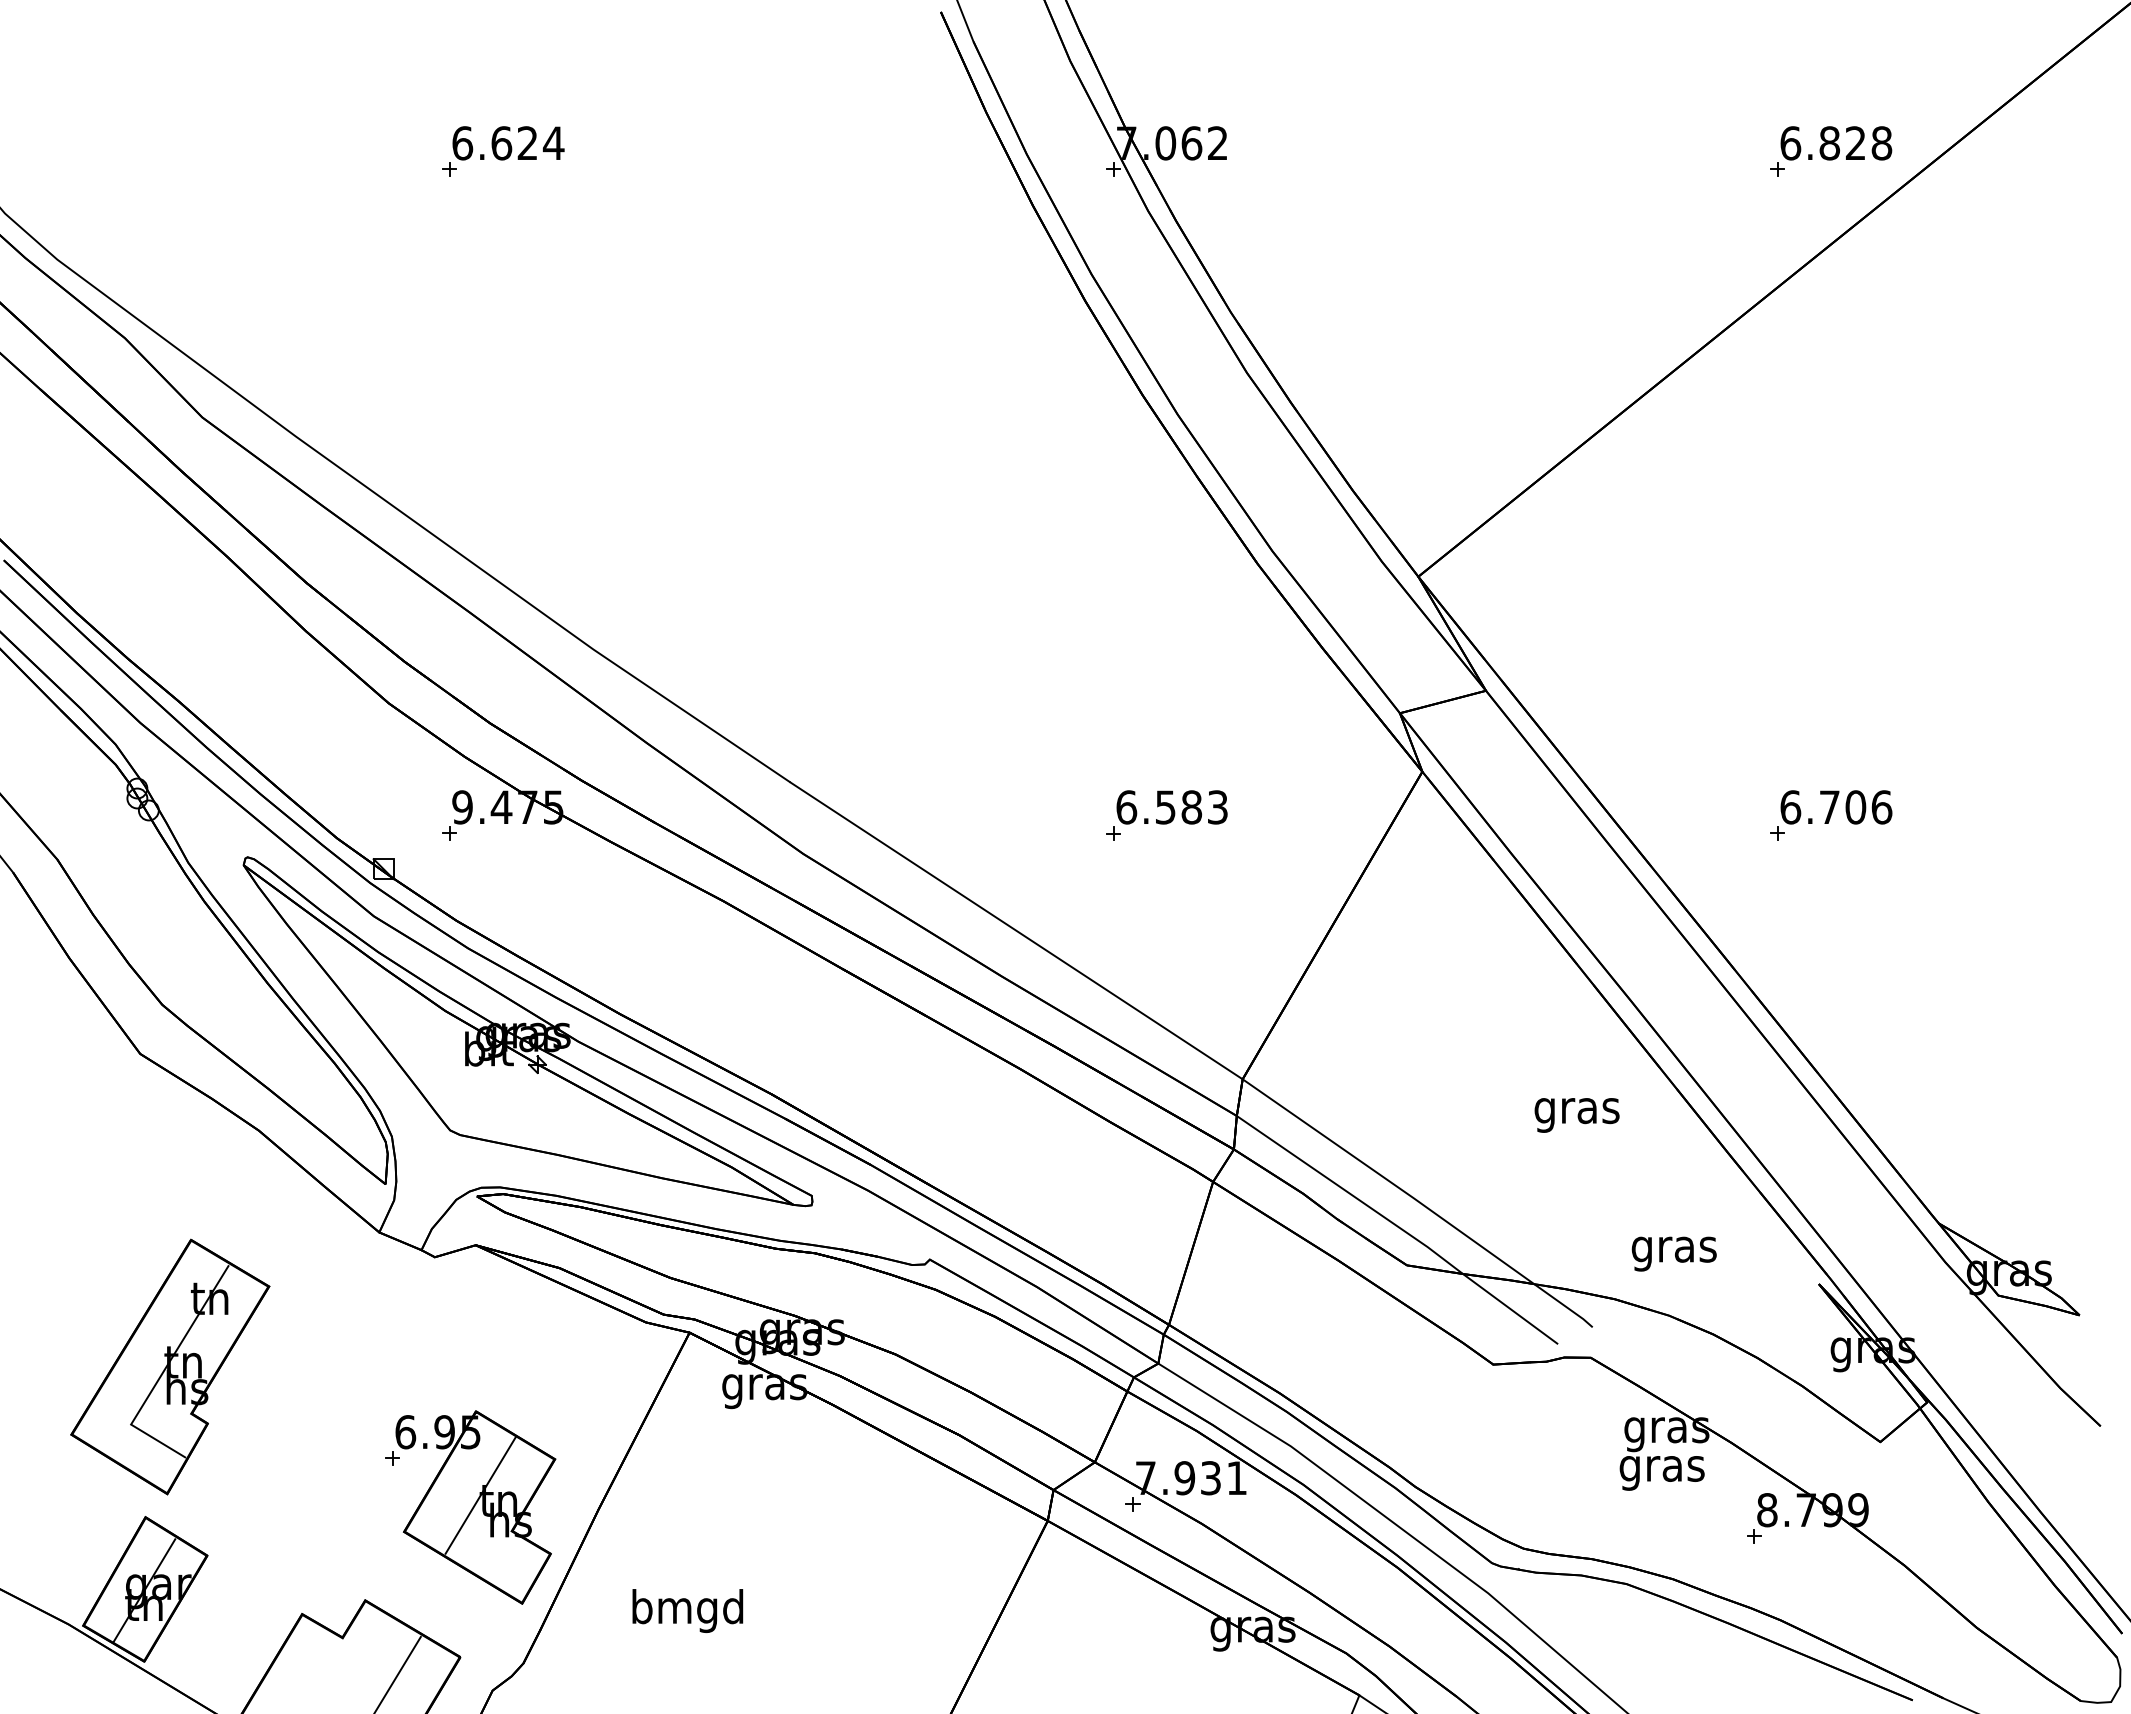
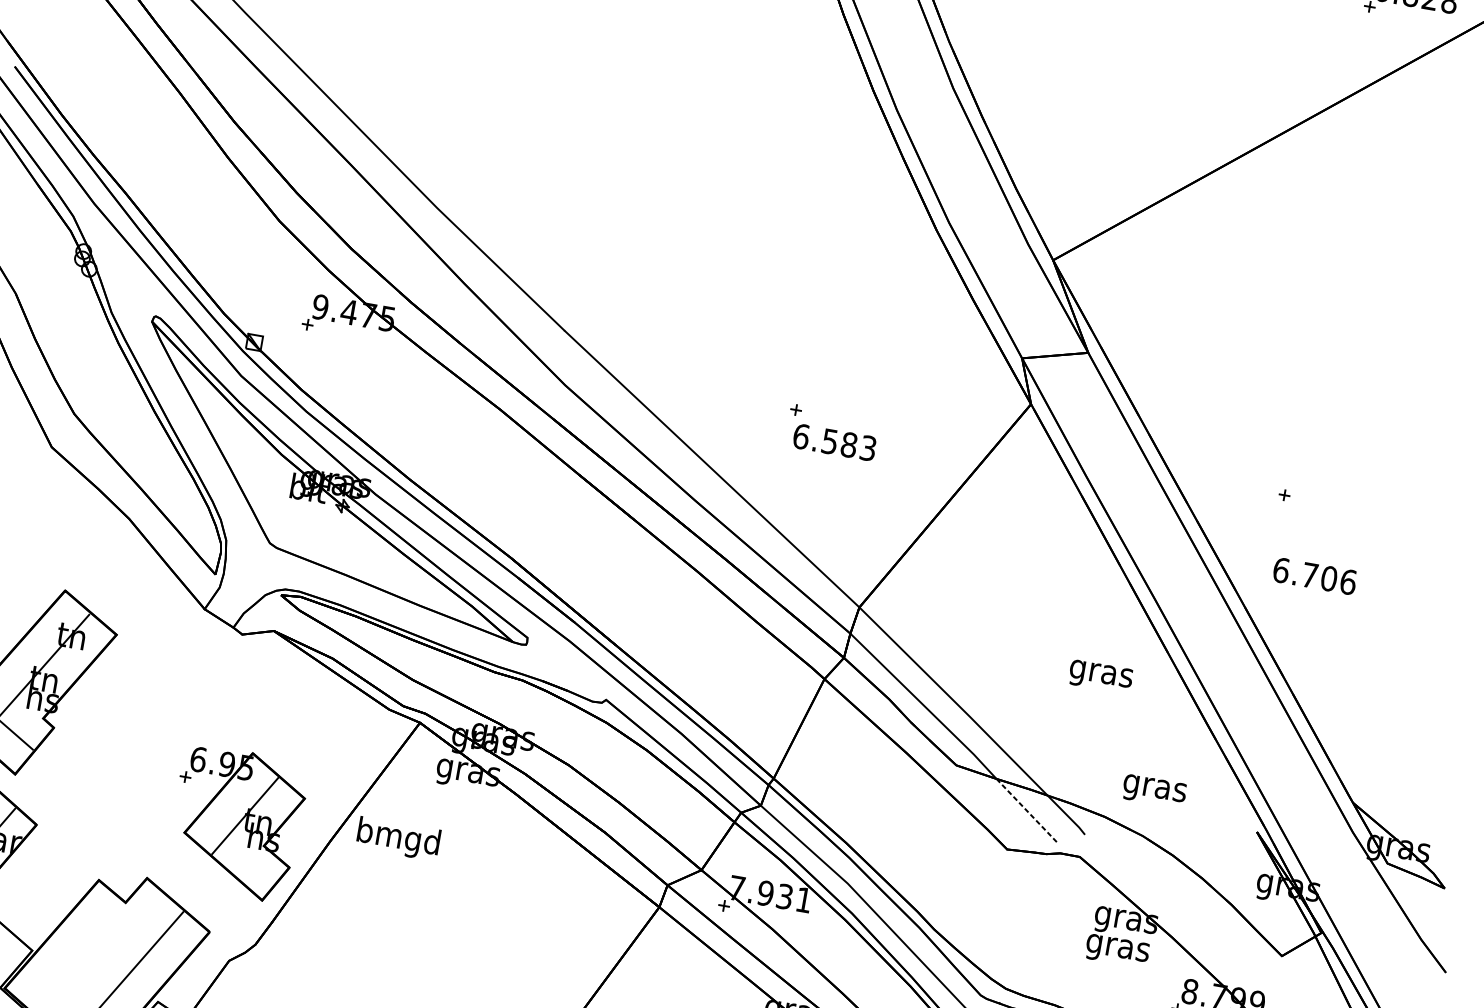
text: (1171, 807) -> (834, 442), moved
text: (1836, 807) -> (1314, 576), moved
line: (1510, 1308) -> (1027, 810), solid -> dashed
text: (687, 1610) -> (398, 838), moved

